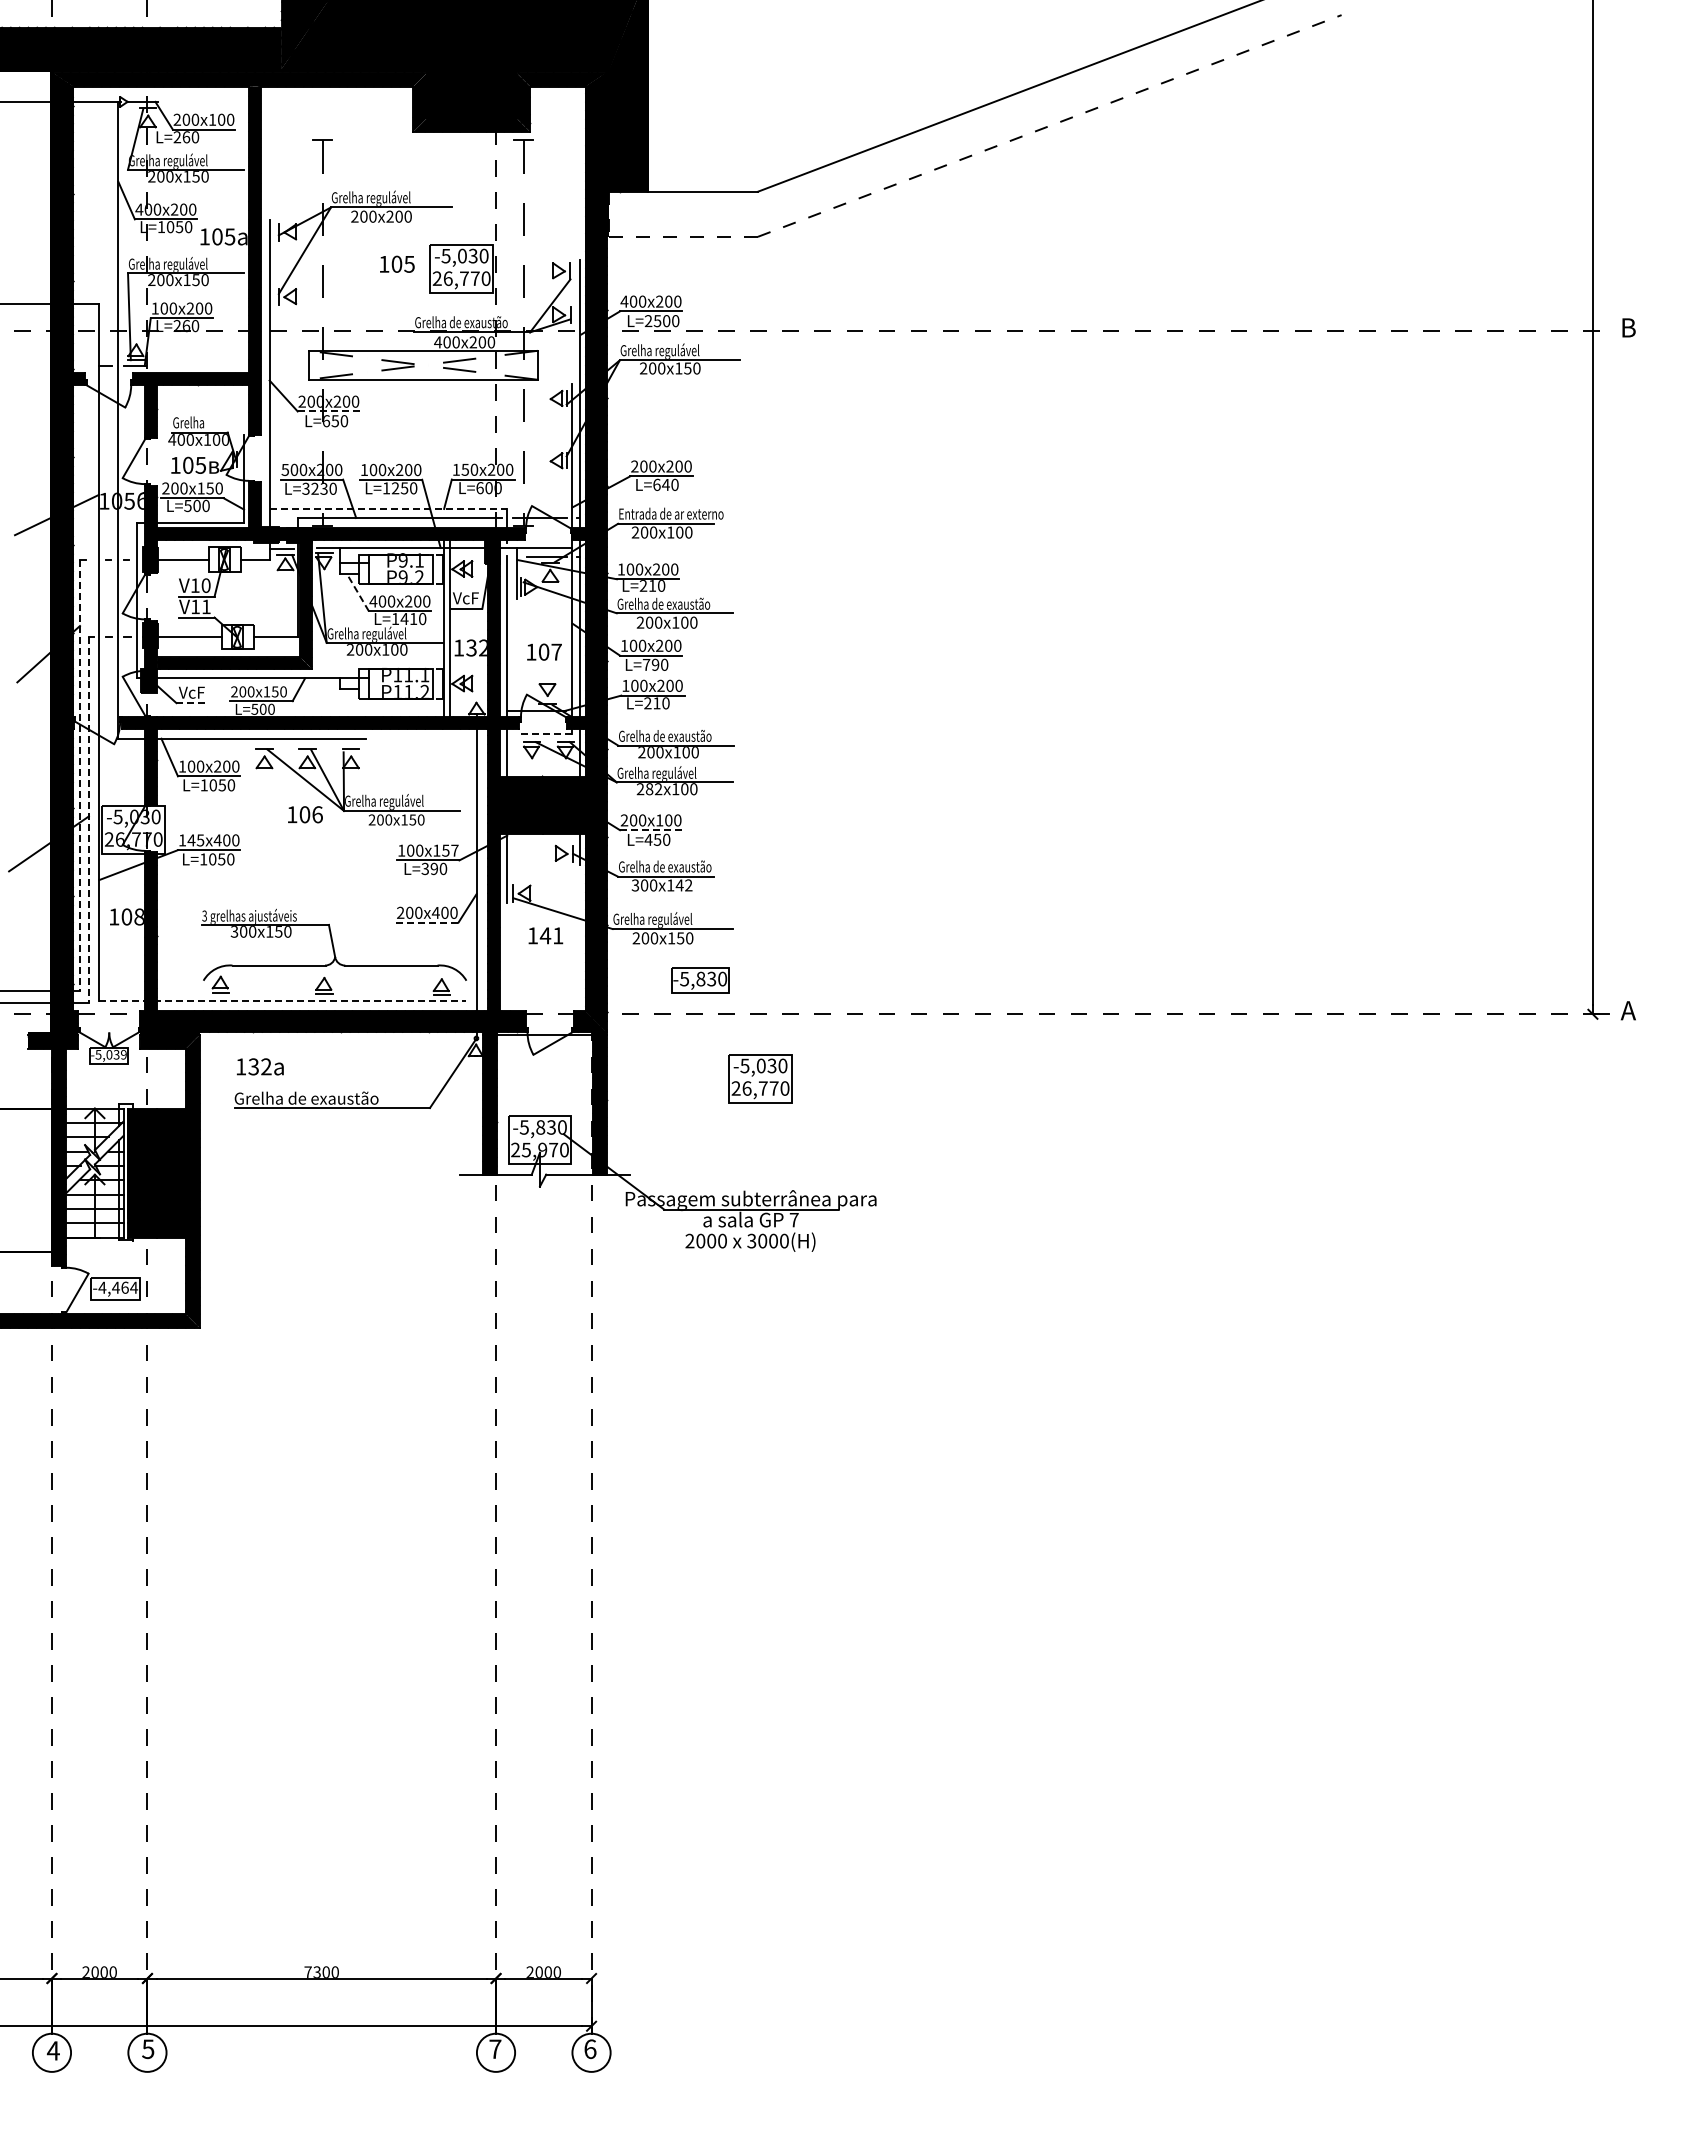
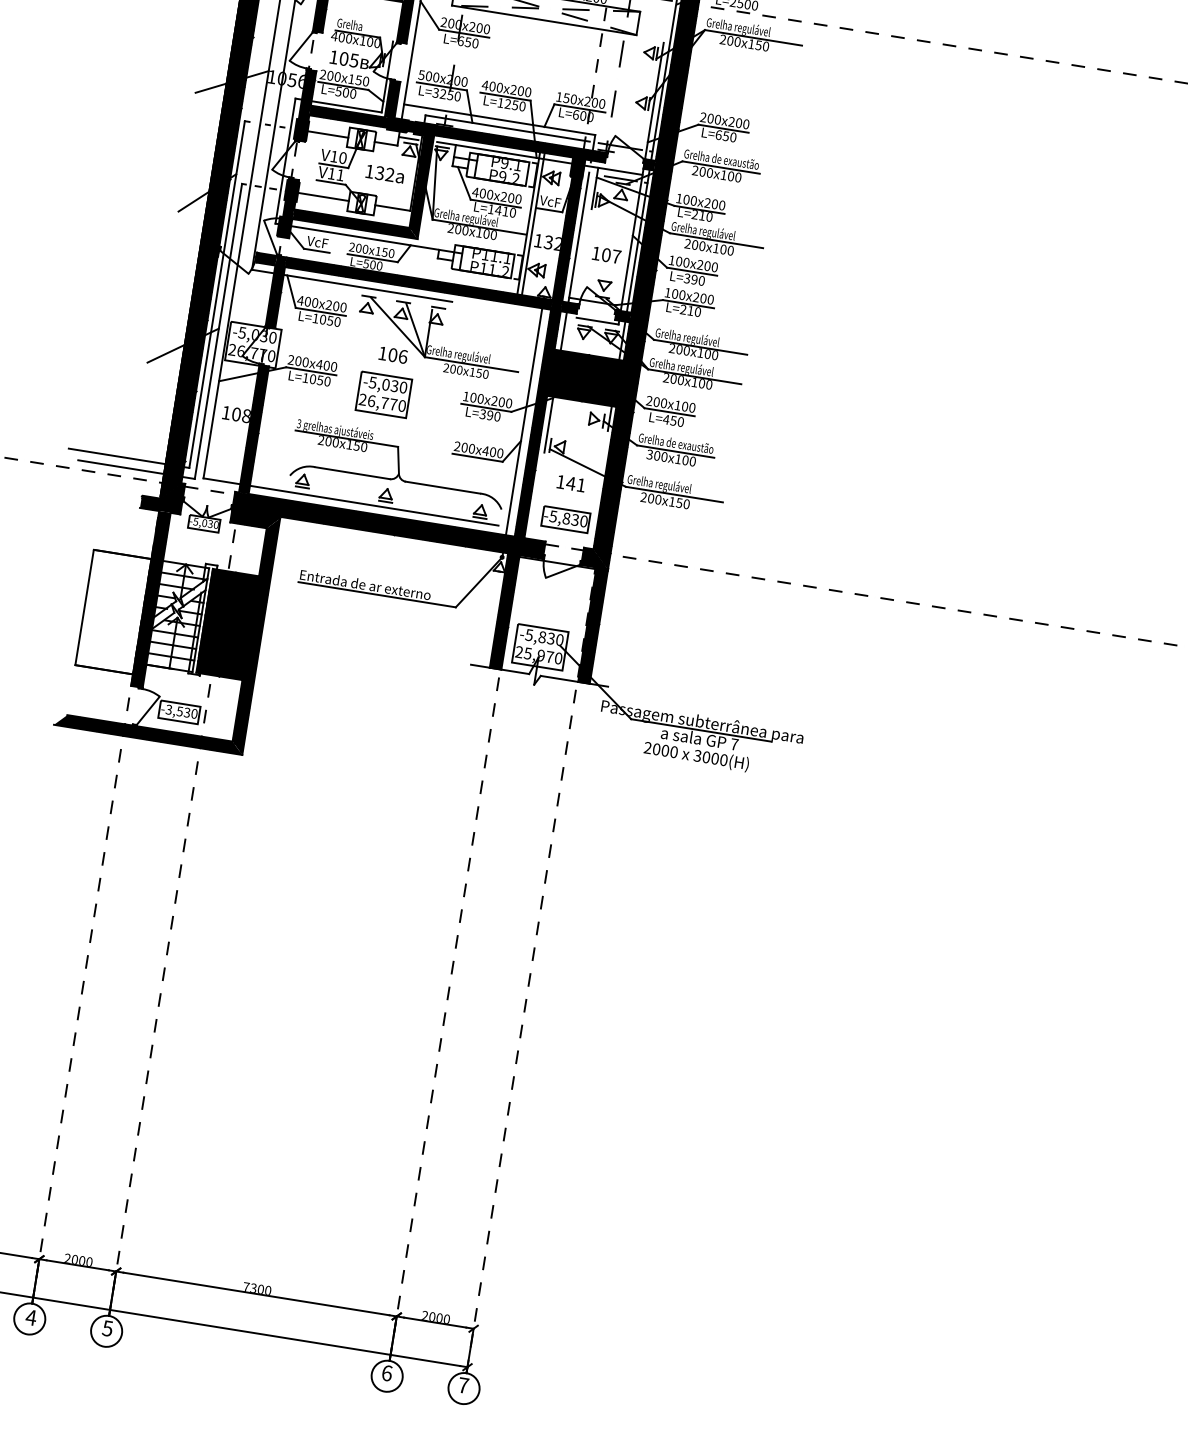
line: (329, 411) -> (464, 33), dashed -> solid
text: (364, 469) -> (485, 84), 100 -> 400
text: (665, 484) -> (725, 135), L=640 -> L=650
text: (323, 488) -> (449, 94), L=3230 -> L=3250
line: (388, 508) -> (499, 119), dashed -> solid
text: (671, 513) -> (726, 159), Entrada de ar externo -> Grelha de exaustão
line: (358, 592) -> (464, 183), dashed -> solid
text: (681, 604) -> (723, 234), Grelha de exaustão -> Grelha regulável
text: (646, 664) -> (687, 278), L=790 -> L=390
line: (192, 703) -> (316, 251), dashed -> solid
line: (545, 733) -> (597, 320), dashed -> solid
text: (682, 736) -> (706, 340), Grelha de exaustão -> Grelha regulável
text: (182, 766) -> (300, 300), 100 -> 400
line: (80, 775) -> (217, 294), dashed -> solid
text: (653, 789) -> (676, 379), 282 -> 200
line: (88, 820) -> (218, 331), dashed -> solid
line: (651, 830) -> (669, 412), dashed -> solid
text: (191, 840) -> (298, 361), 145 -> 200
text: (445, 850) -> (501, 402), 157 -> 200
text: (683, 885) -> (688, 460), 142 -> 100
line: (427, 922) -> (477, 457), dashed -> solid
text: (234, 931) -> (321, 440), 300 -> 200
part: (700, 980) -> (566, 519), moved
line: (283, 1000) -> (351, 501), dashed -> solid
text: (123, 1054) -> (216, 524), -5,039 -> -5,030
text: (260, 1066) -> (385, 173), moved
part: (760, 1078) -> (383, 394), moved
text: (315, 1097) -> (365, 584), Grelha de exaustão -> Entrada de ar externo
text: (118, 1287) -> (181, 711), -4,464 -> -3,530
text: (495, 2049) -> (387, 1373), 7 -> 6
text: (590, 2049) -> (463, 1385), 6 -> 7

